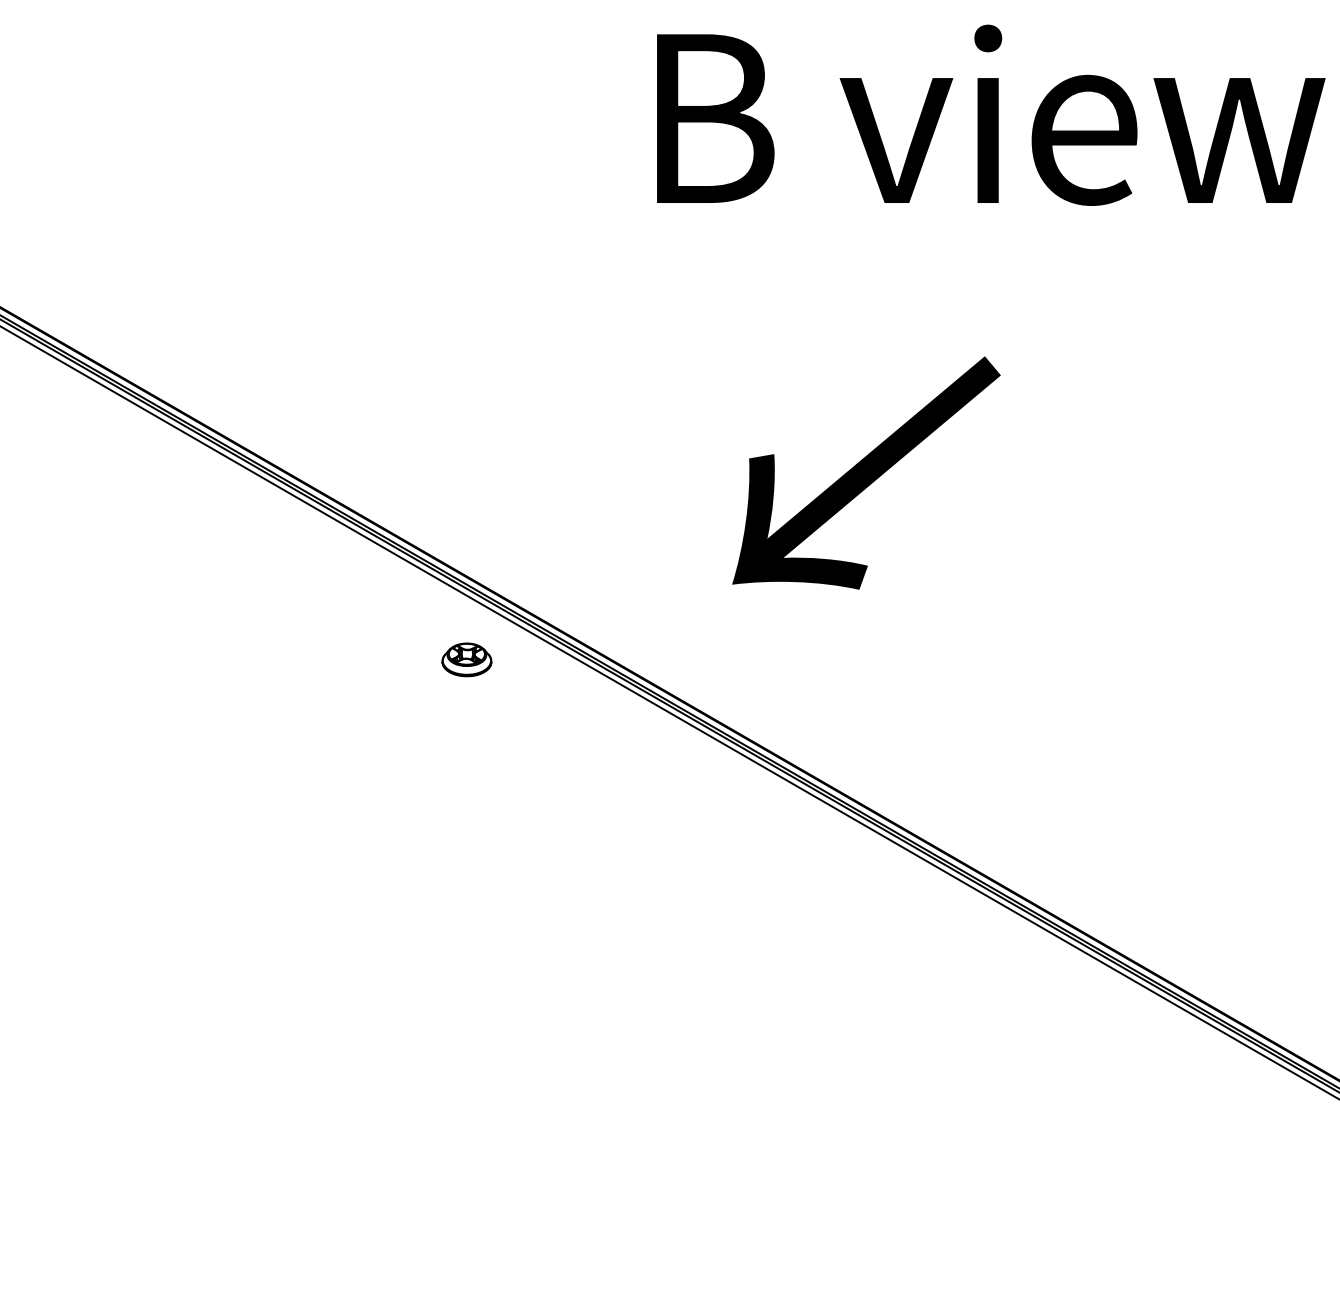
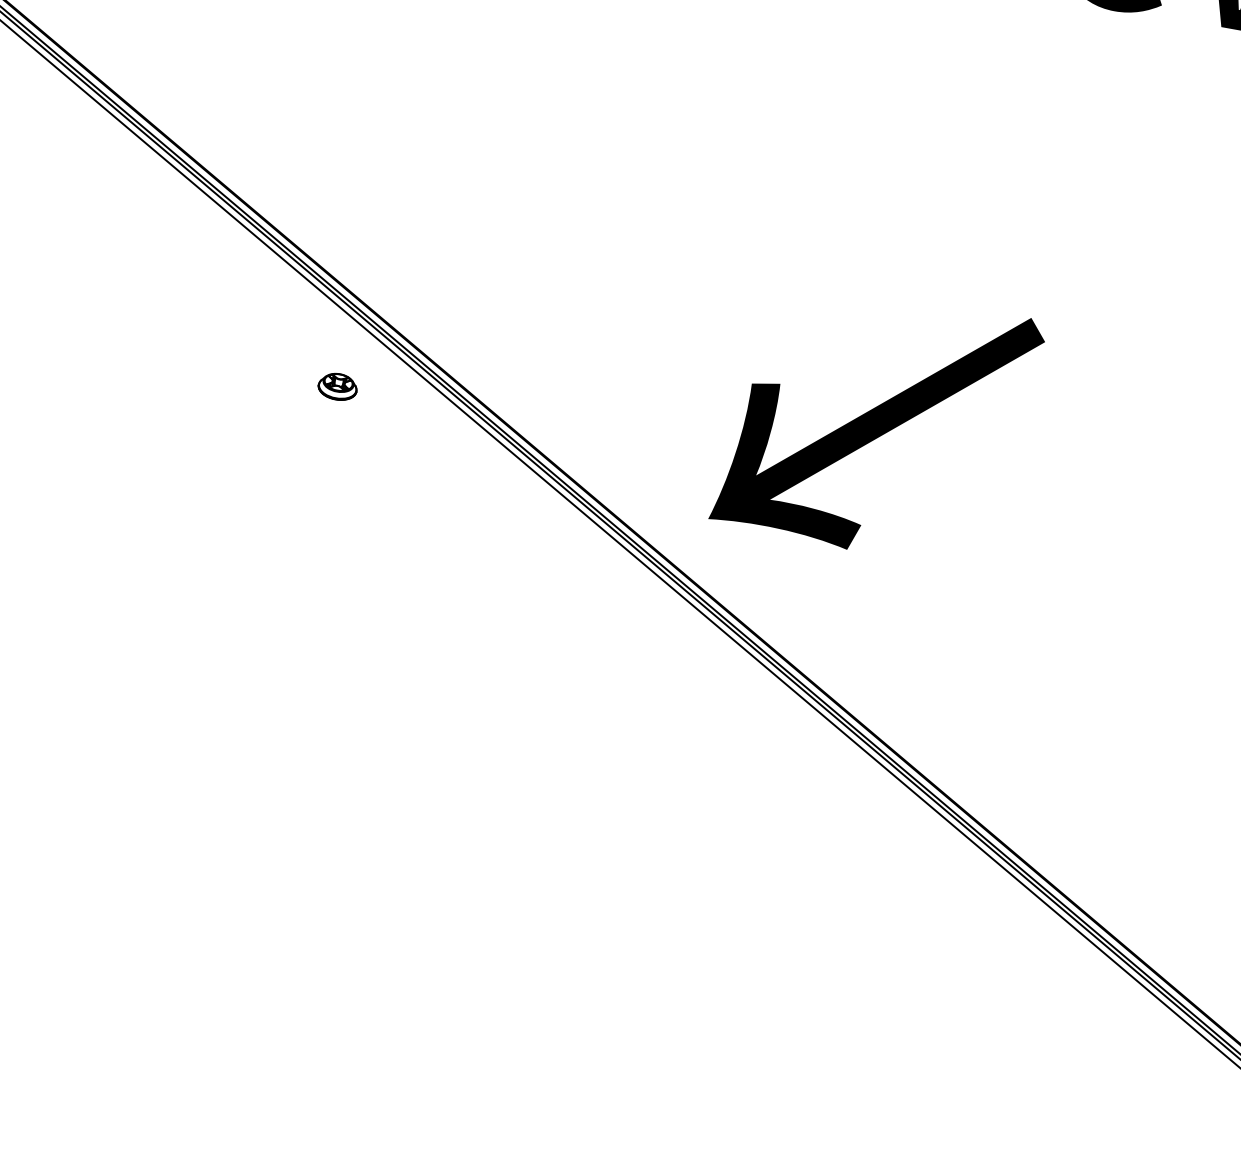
text: (866, 472) -> (878, 422), moved
part: (466, 659) -> (337, 386), size x0.7

